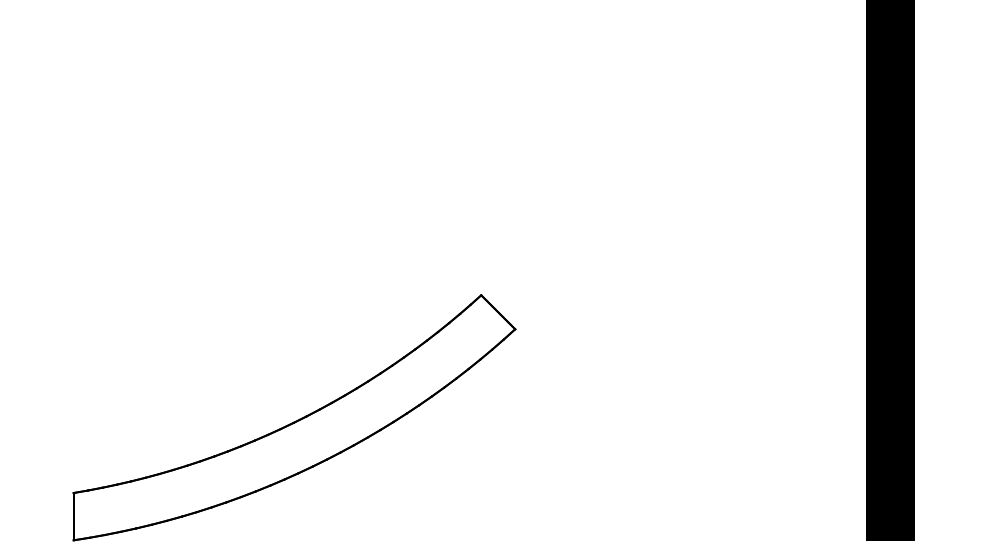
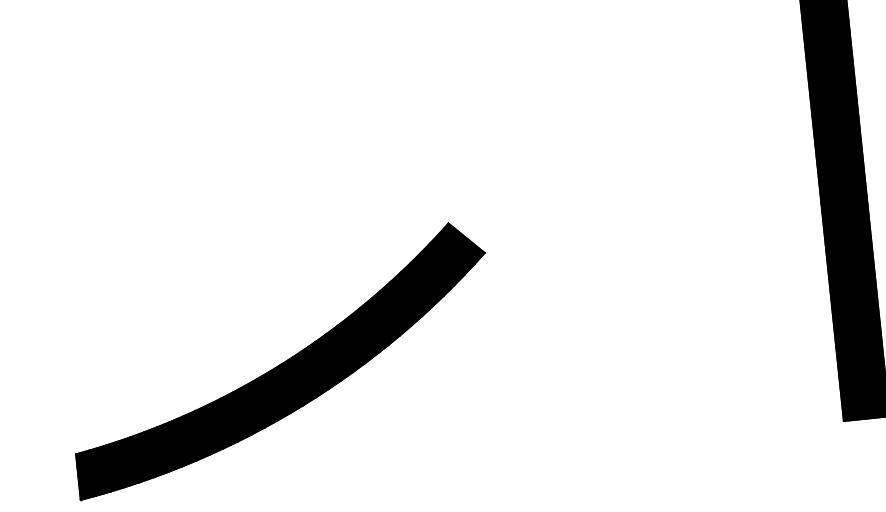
fill: (294, 417) -> (281, 359), added

